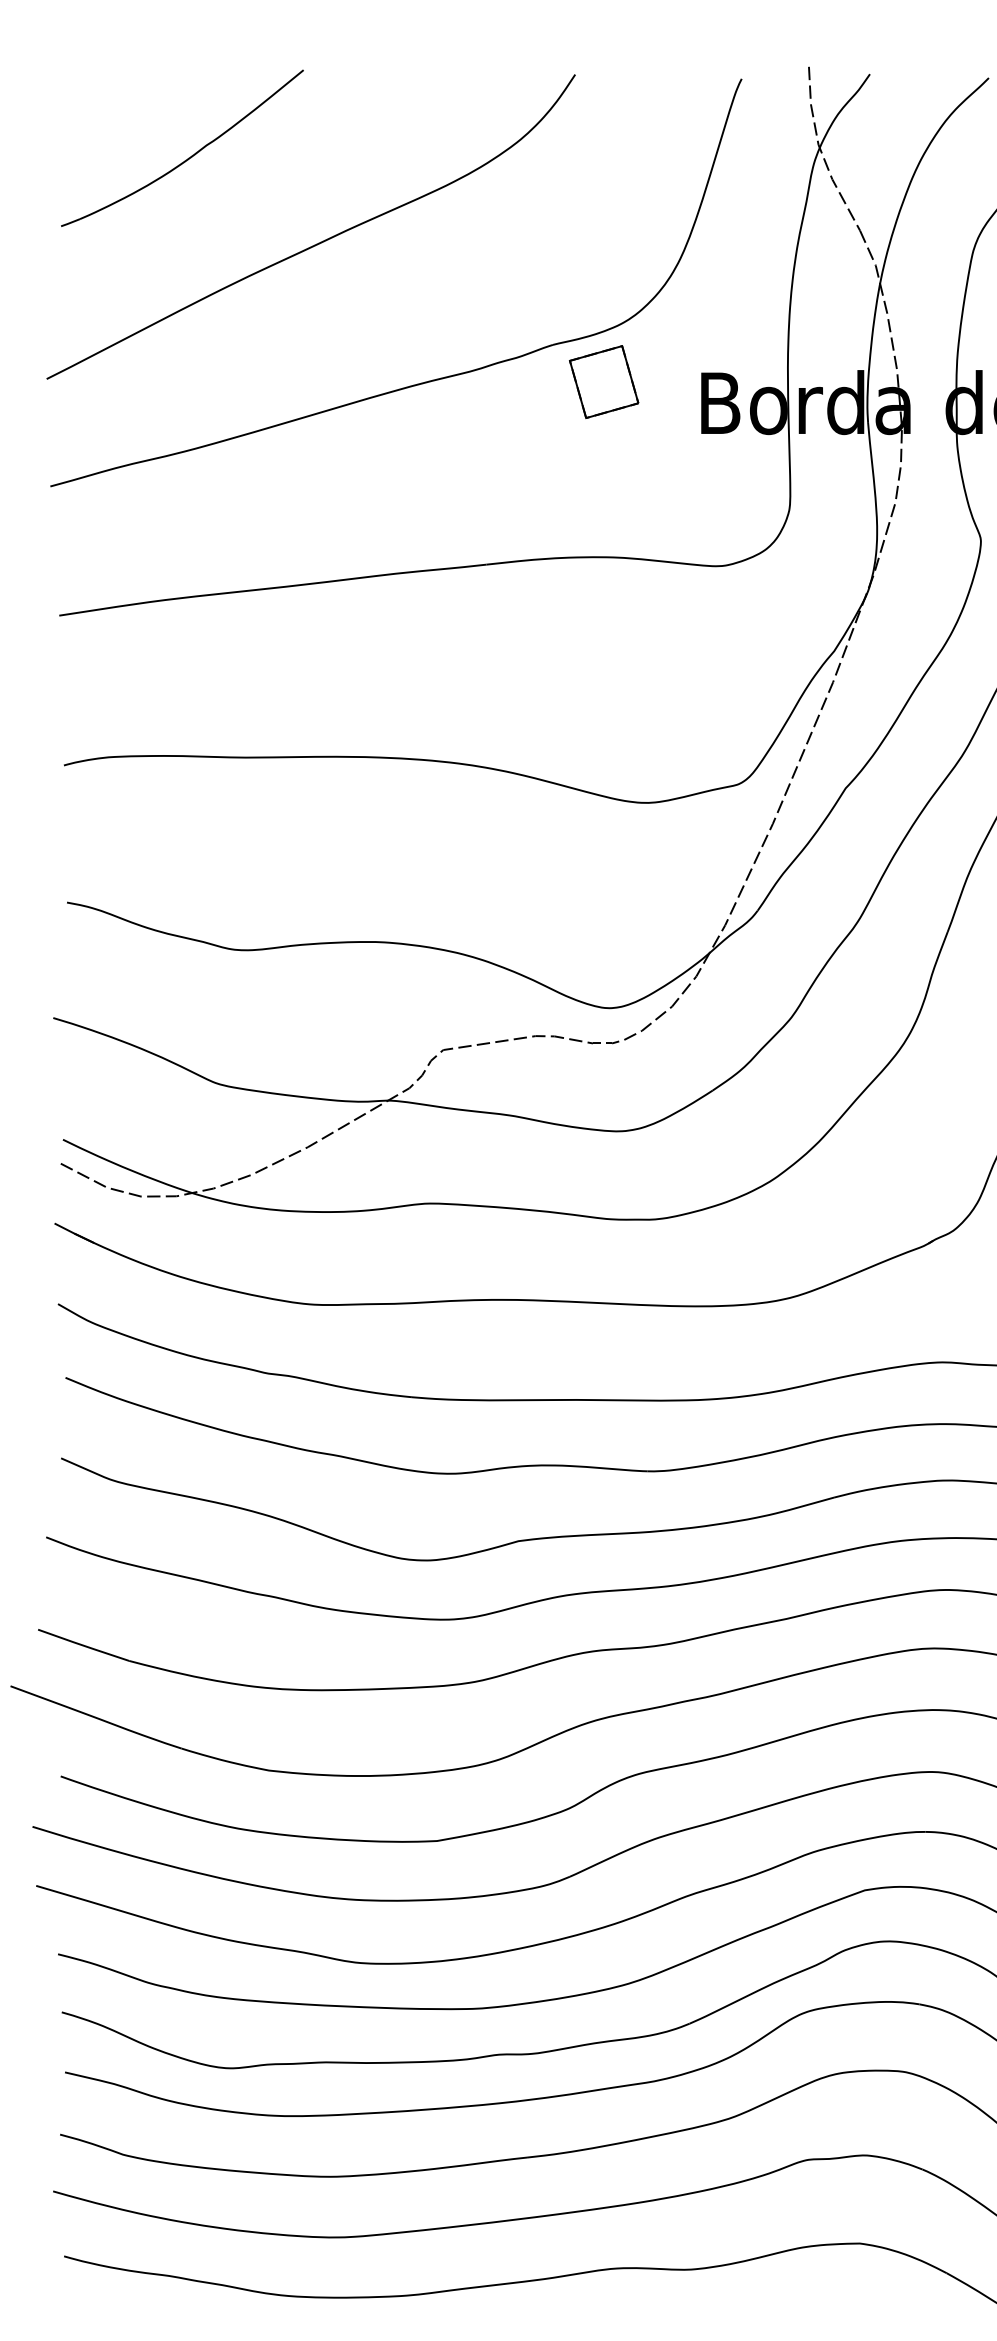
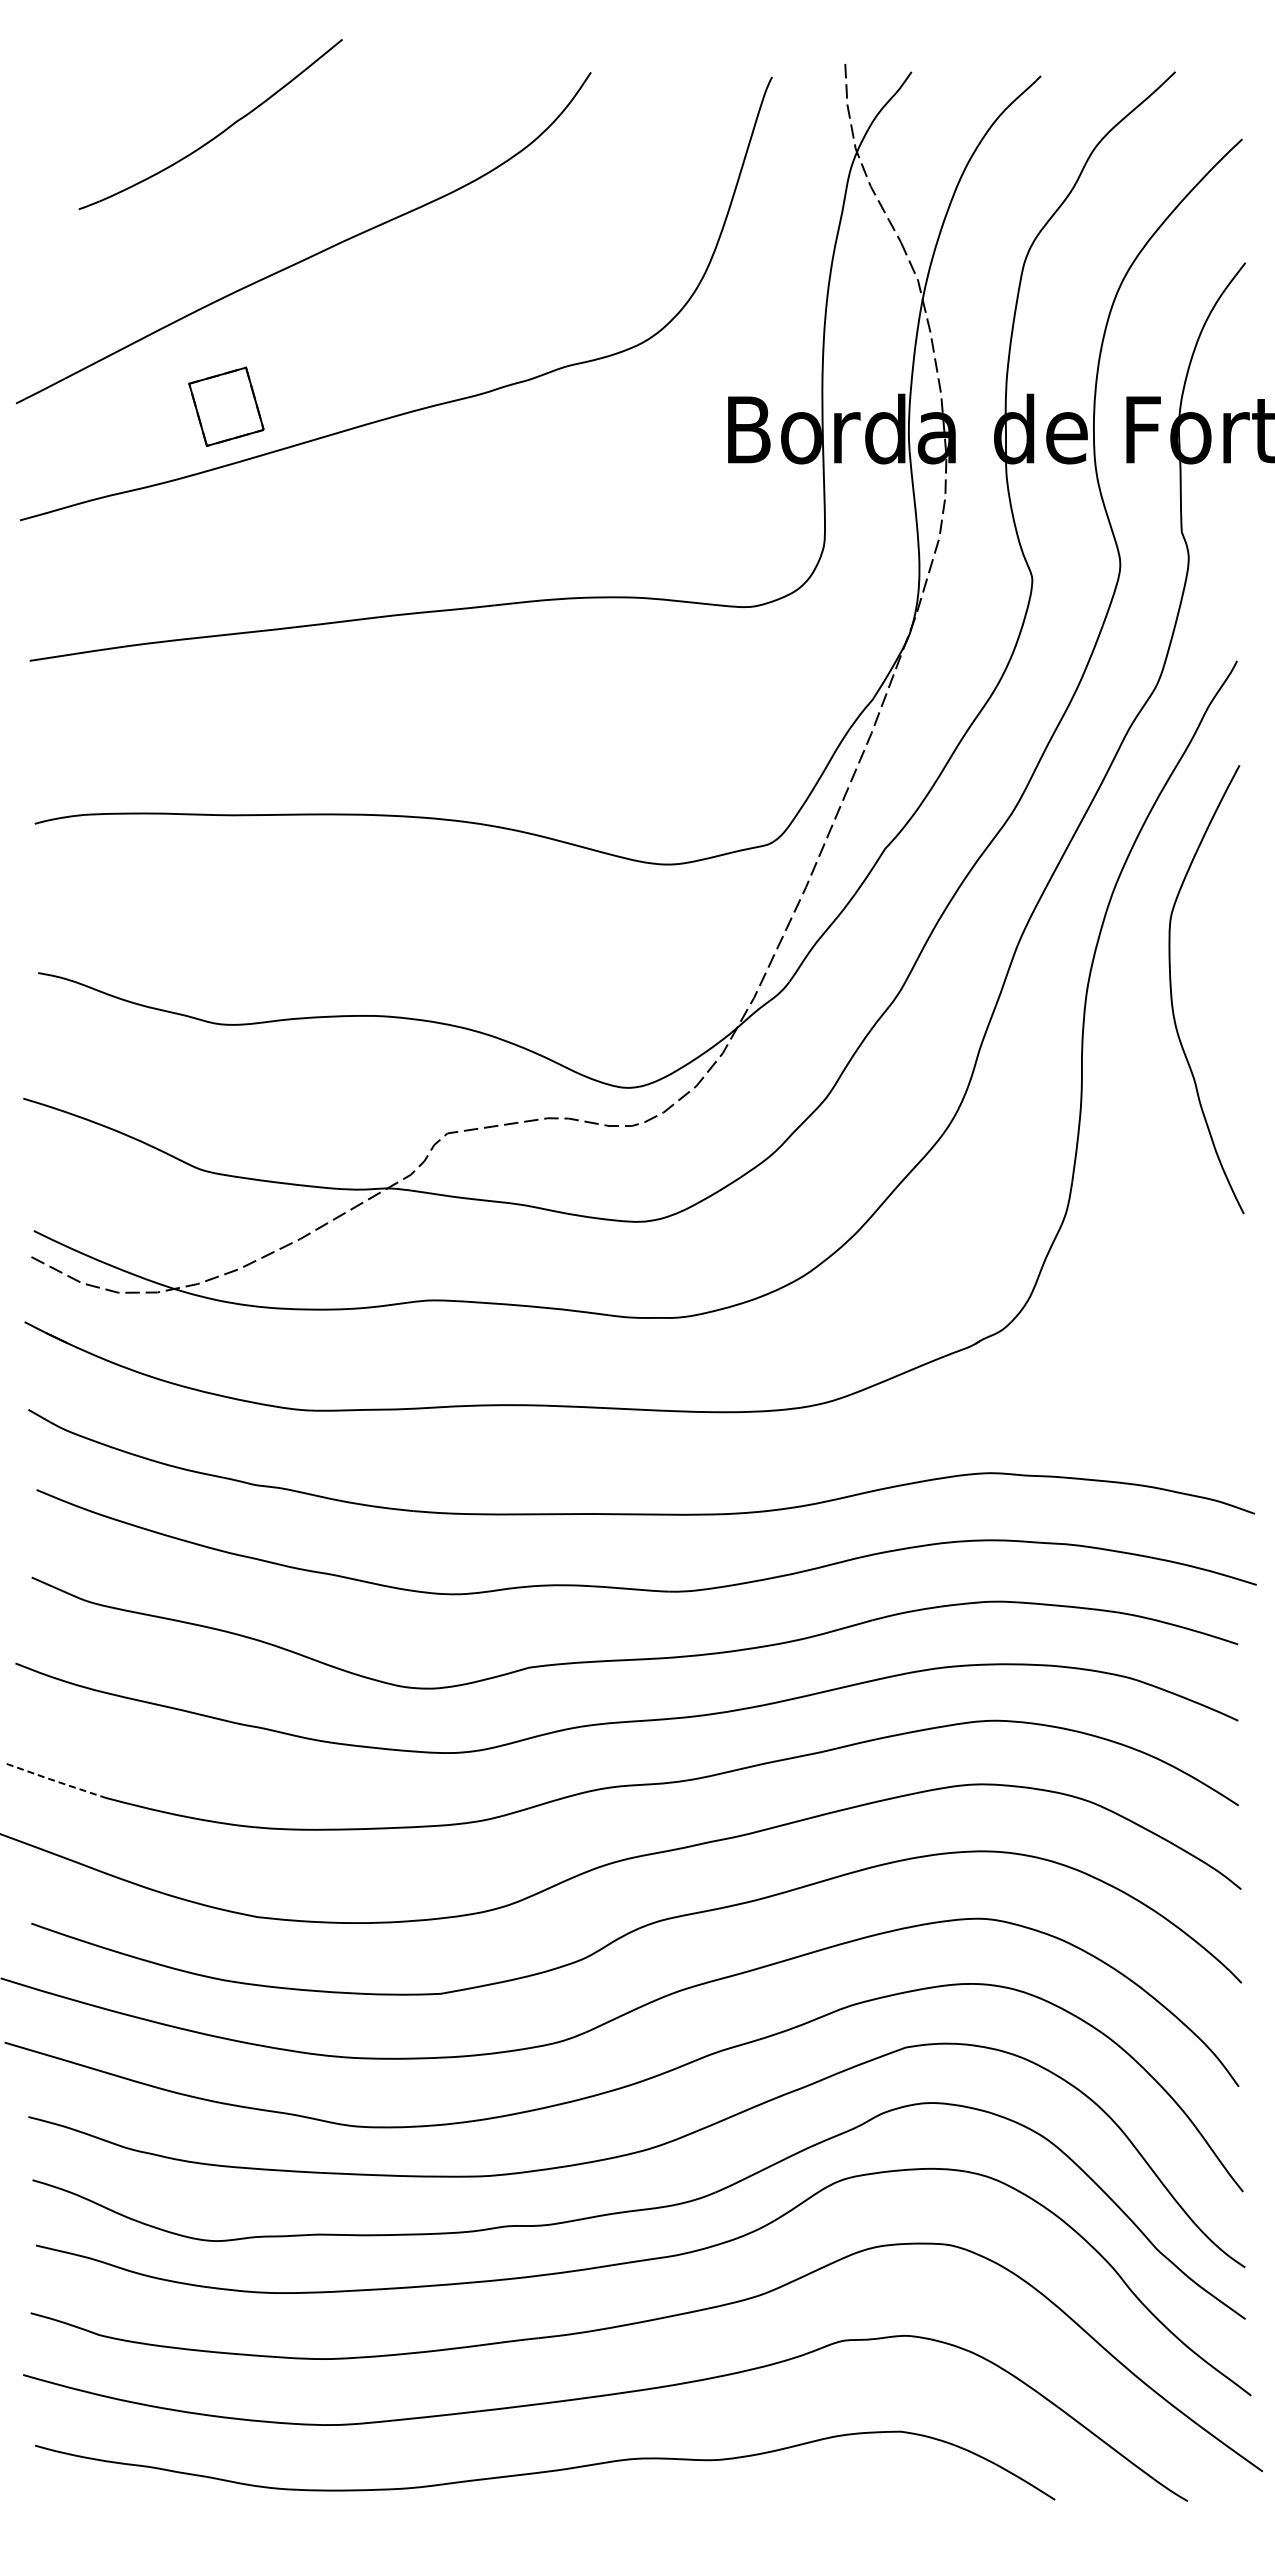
part: (188, 157) -> (217, 134), moved
part: (604, 381) -> (226, 406), moved
line: (83, 1645) -> (56, 1781), solid -> dashed

